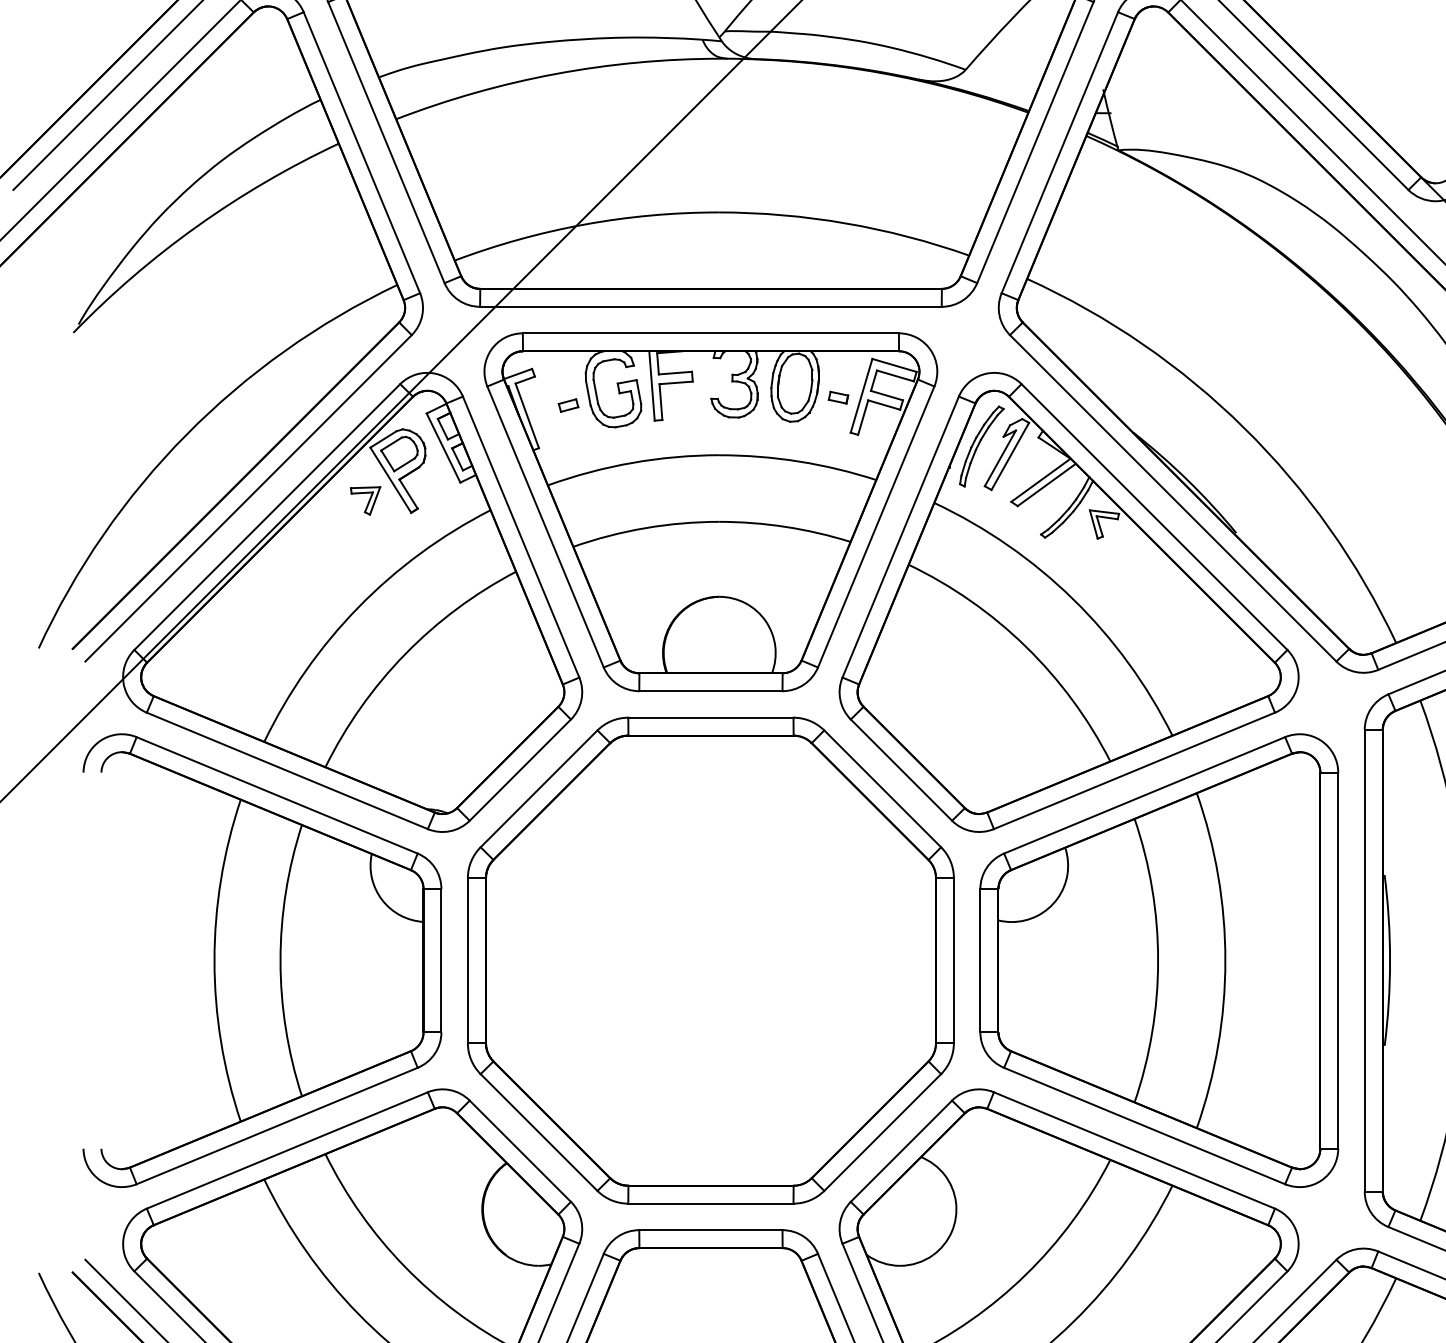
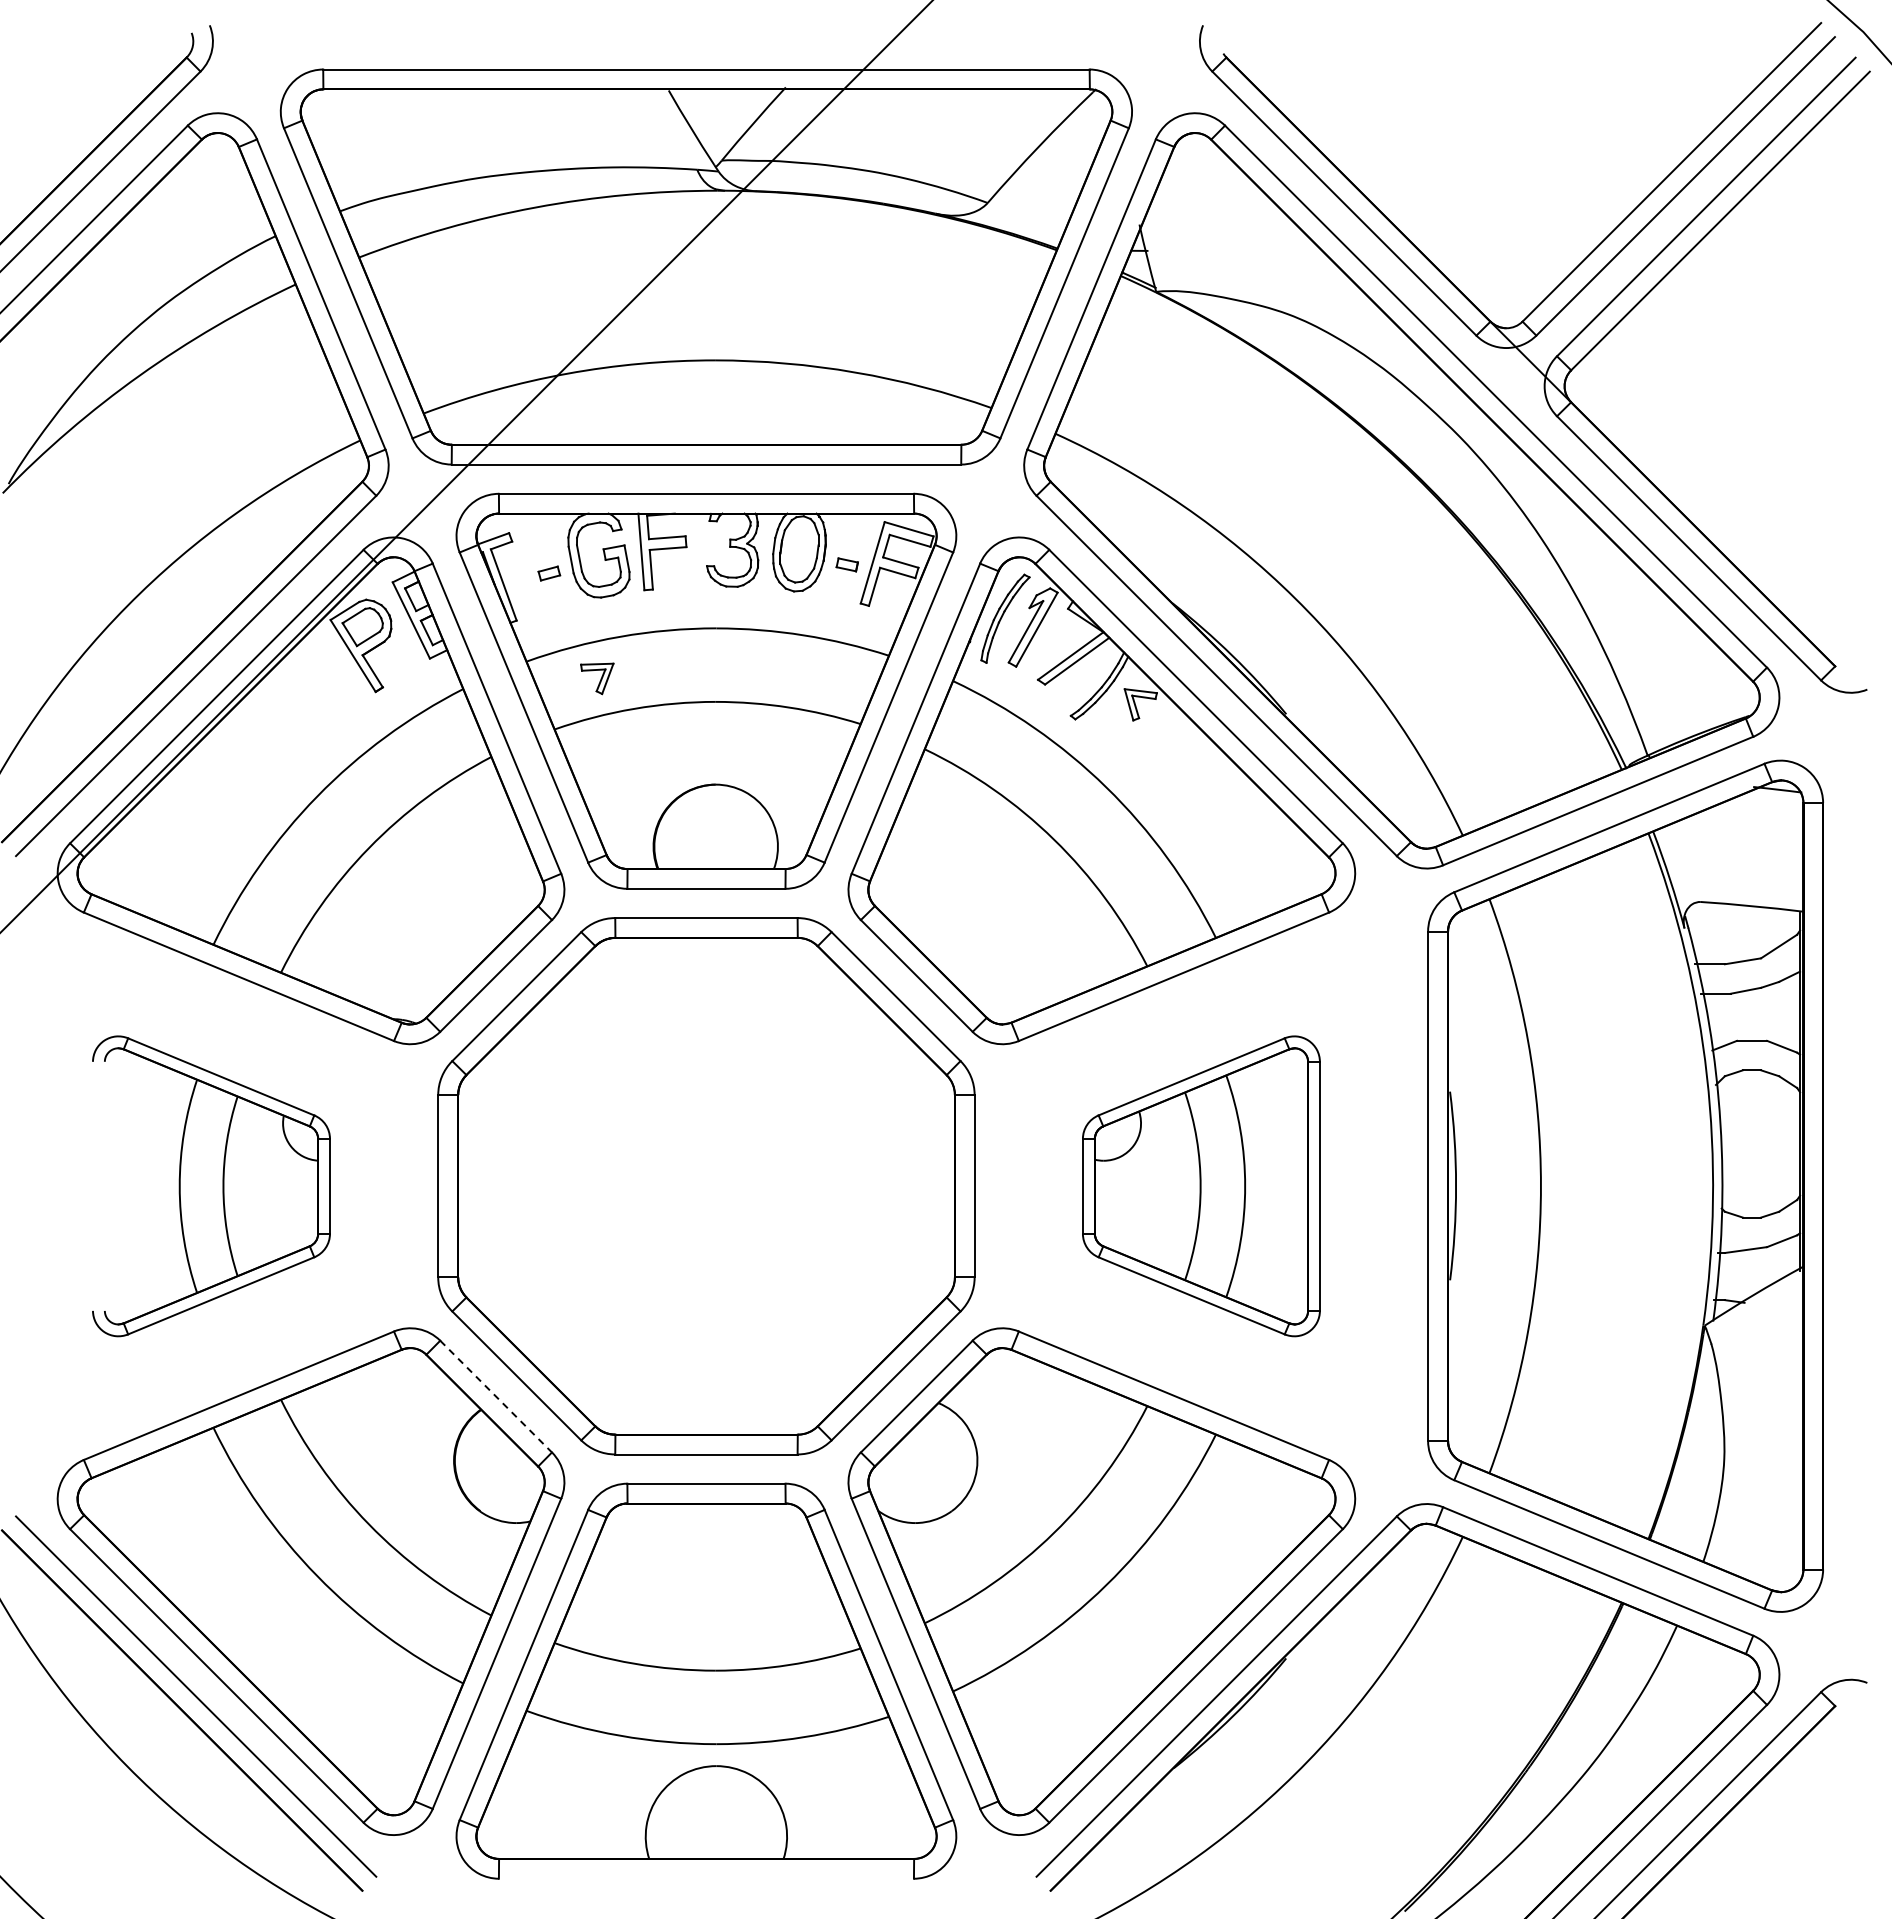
part: (365, 500) -> (597, 678), moved
part: (262, 960) -> (211, 1186), size x0.6
part: (1159, 960) -> (1201, 1186), size x0.6
line: (520, 1151) -> (496, 1396), solid -> dashed

